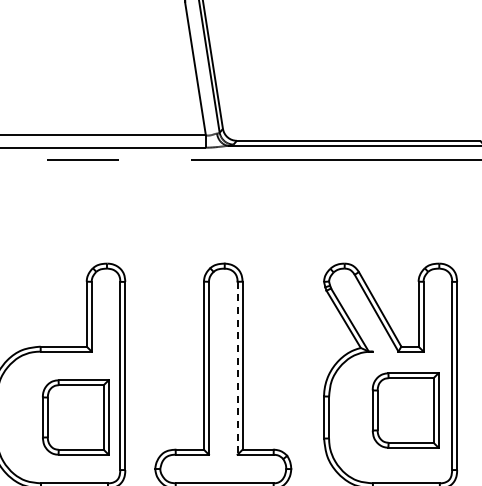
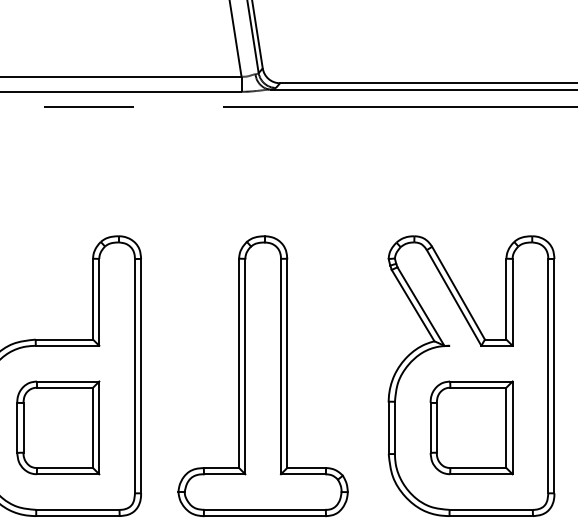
line: (237, 368) -> (280, 366), dashed -> solid
part: (405, 410) -> (471, 427), moved
part: (75, 417) -> (57, 427), moved

